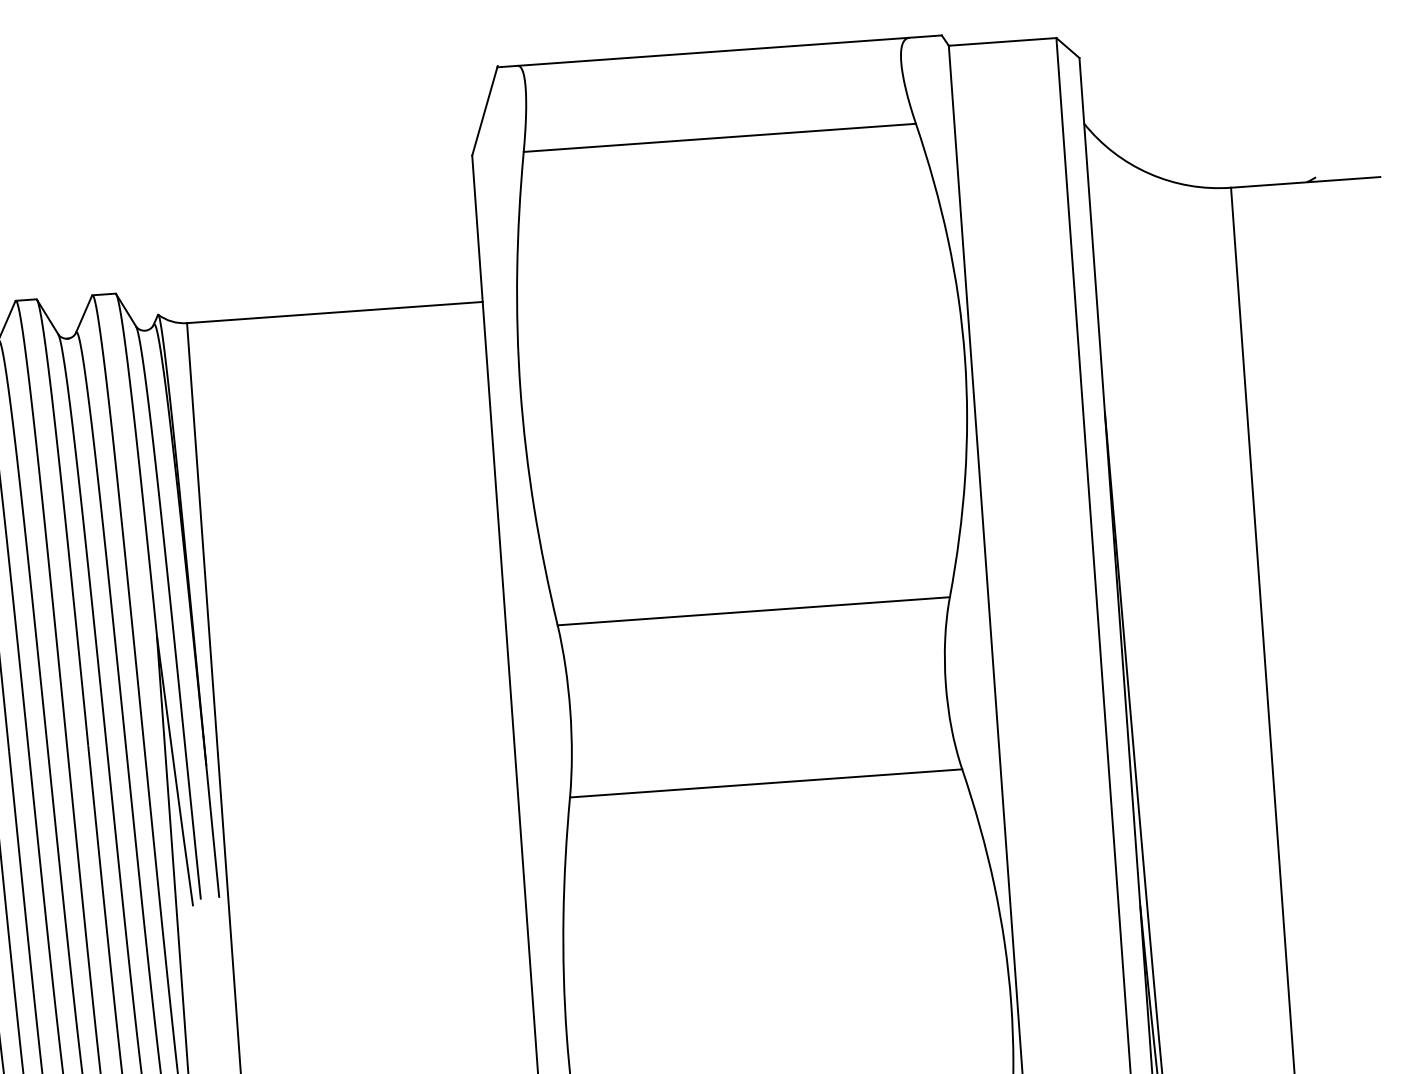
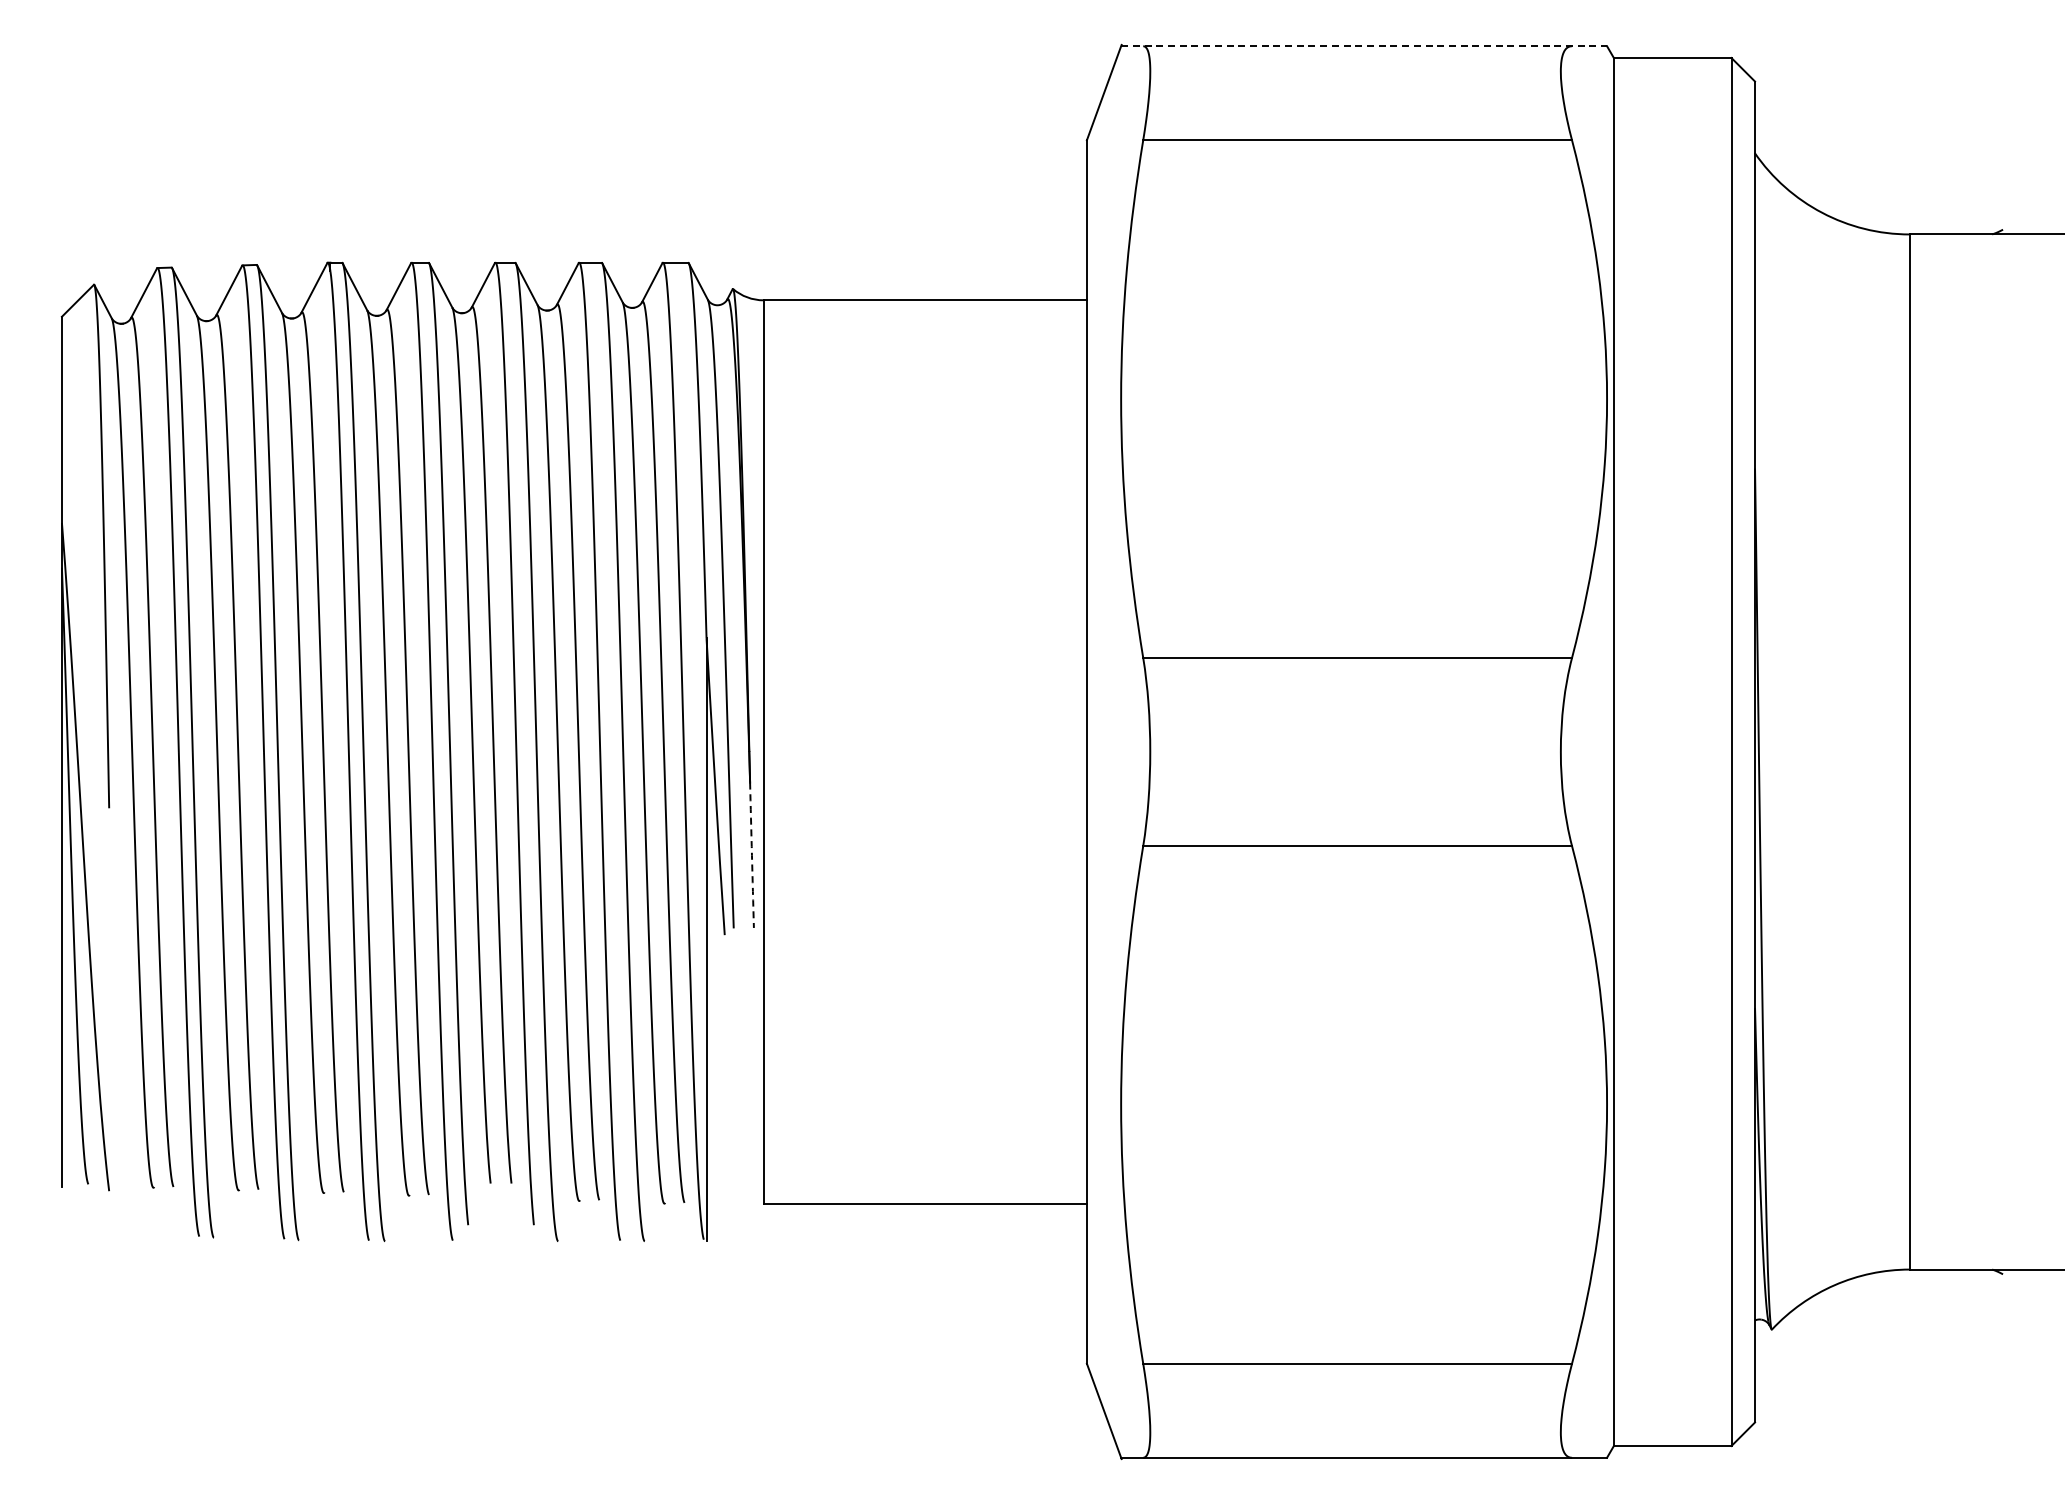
line: (719, 51) -> (1364, 46), solid -> dashed
arc: (212, 831) -> (751, 855), solid -> dashed

